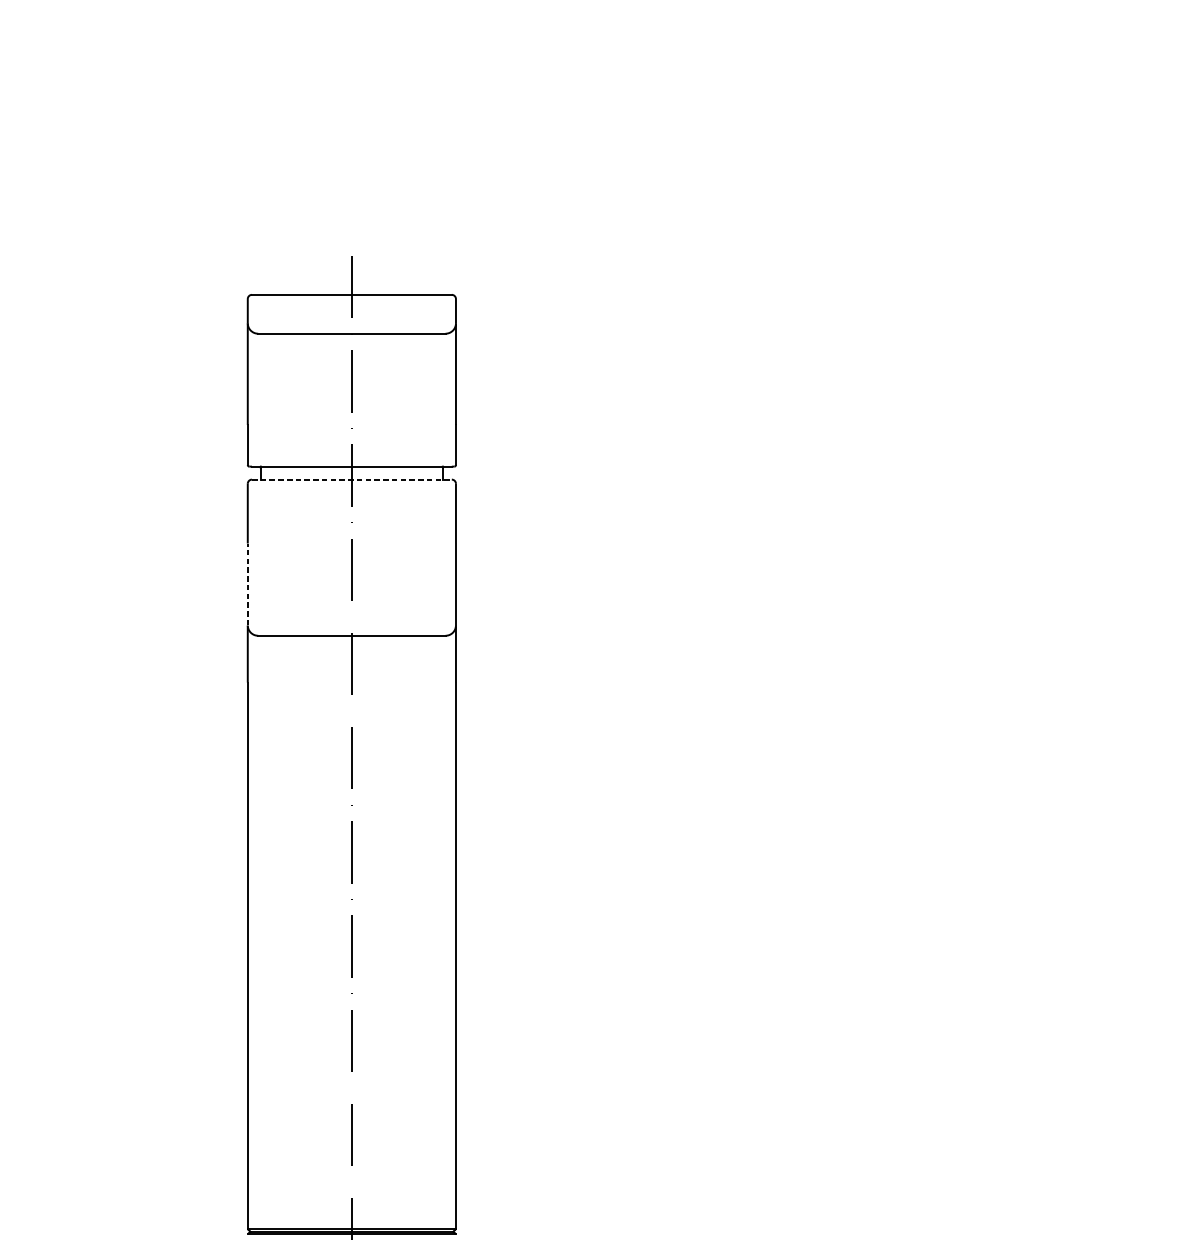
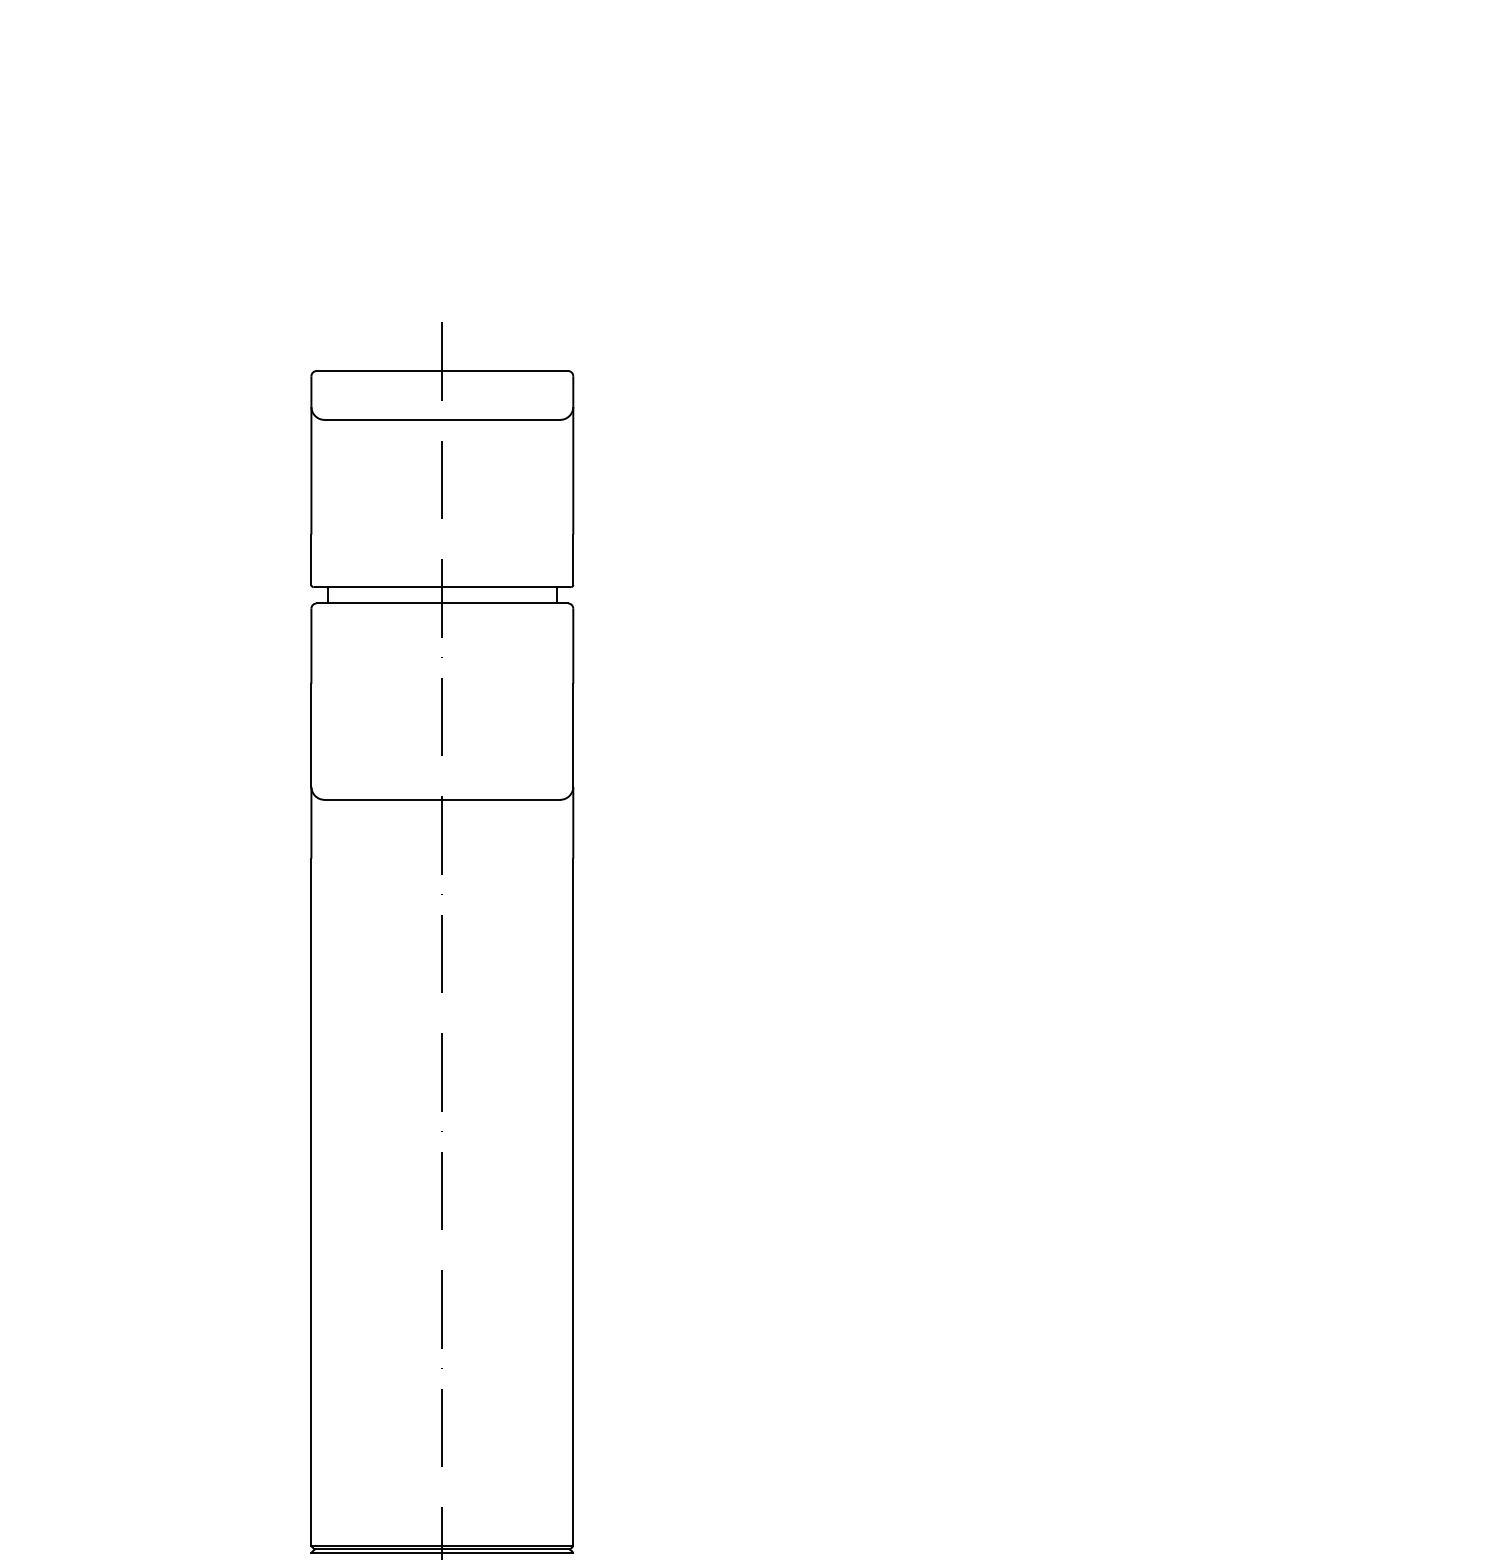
line: (352, 479) -> (442, 603), dashed -> solid
line: (247, 583) -> (311, 734), dashed -> solid

